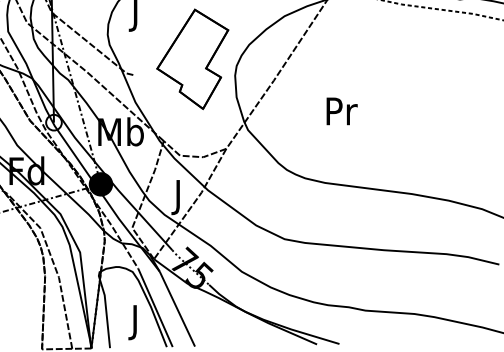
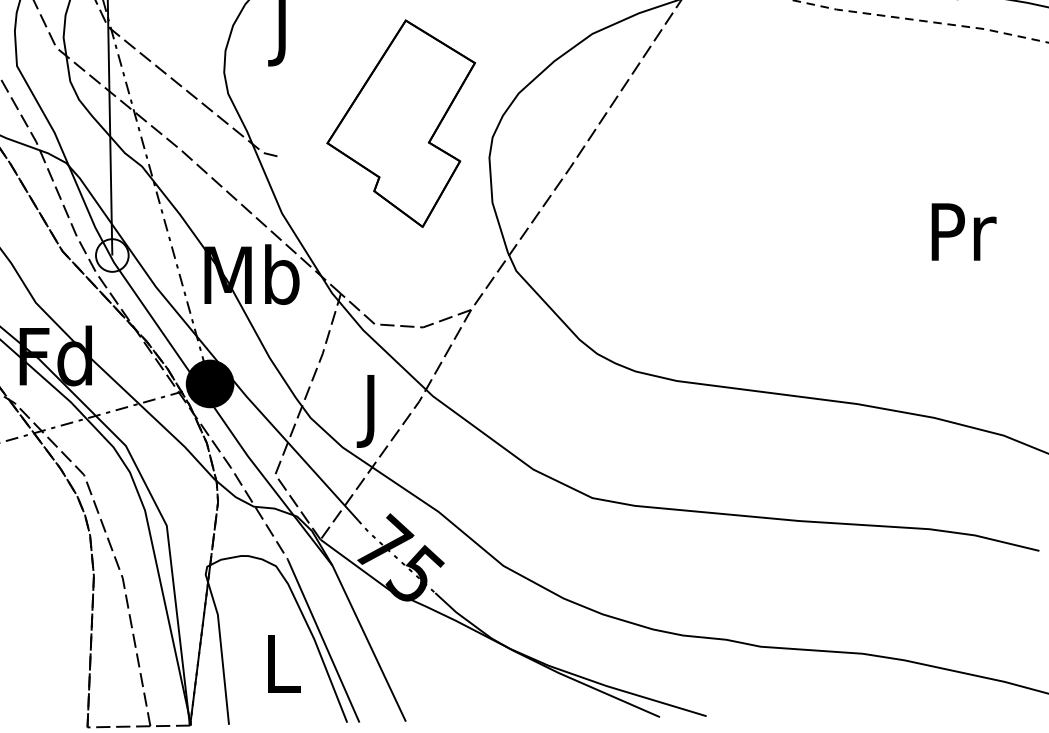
text: (341, 111) -> (962, 232), moved
text: (135, 322) -> (281, 671), J -> L

